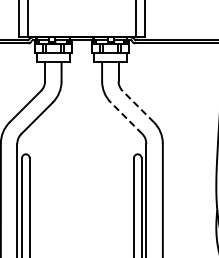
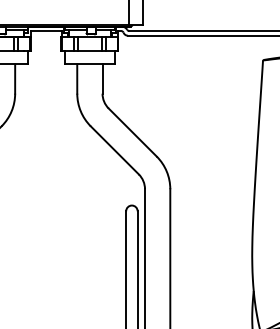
line: (137, 106) -> (131, 132), dashed -> solid
line: (126, 117) -> (114, 149), dashed -> solid

